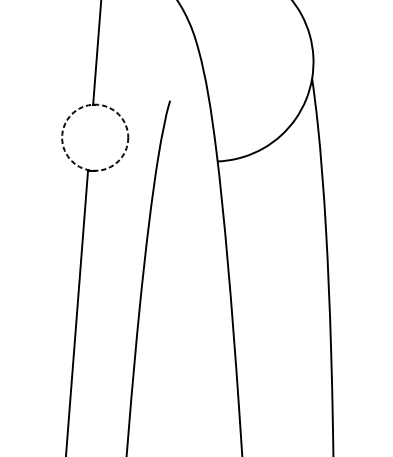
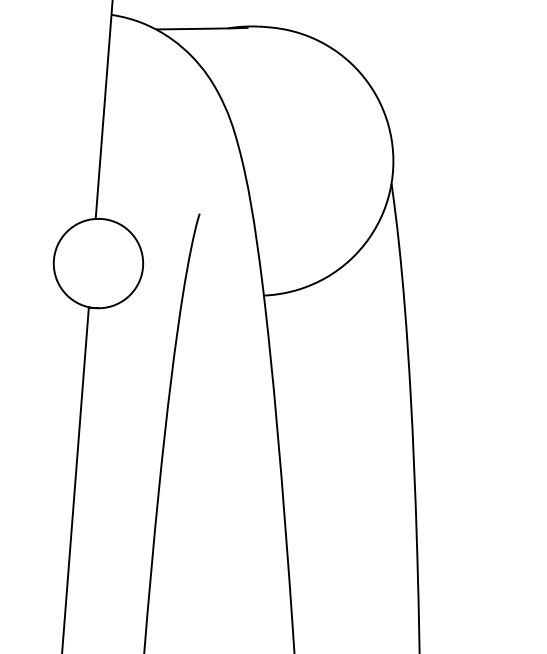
circle: (95, 137) -> (98, 263), dashed -> solid

